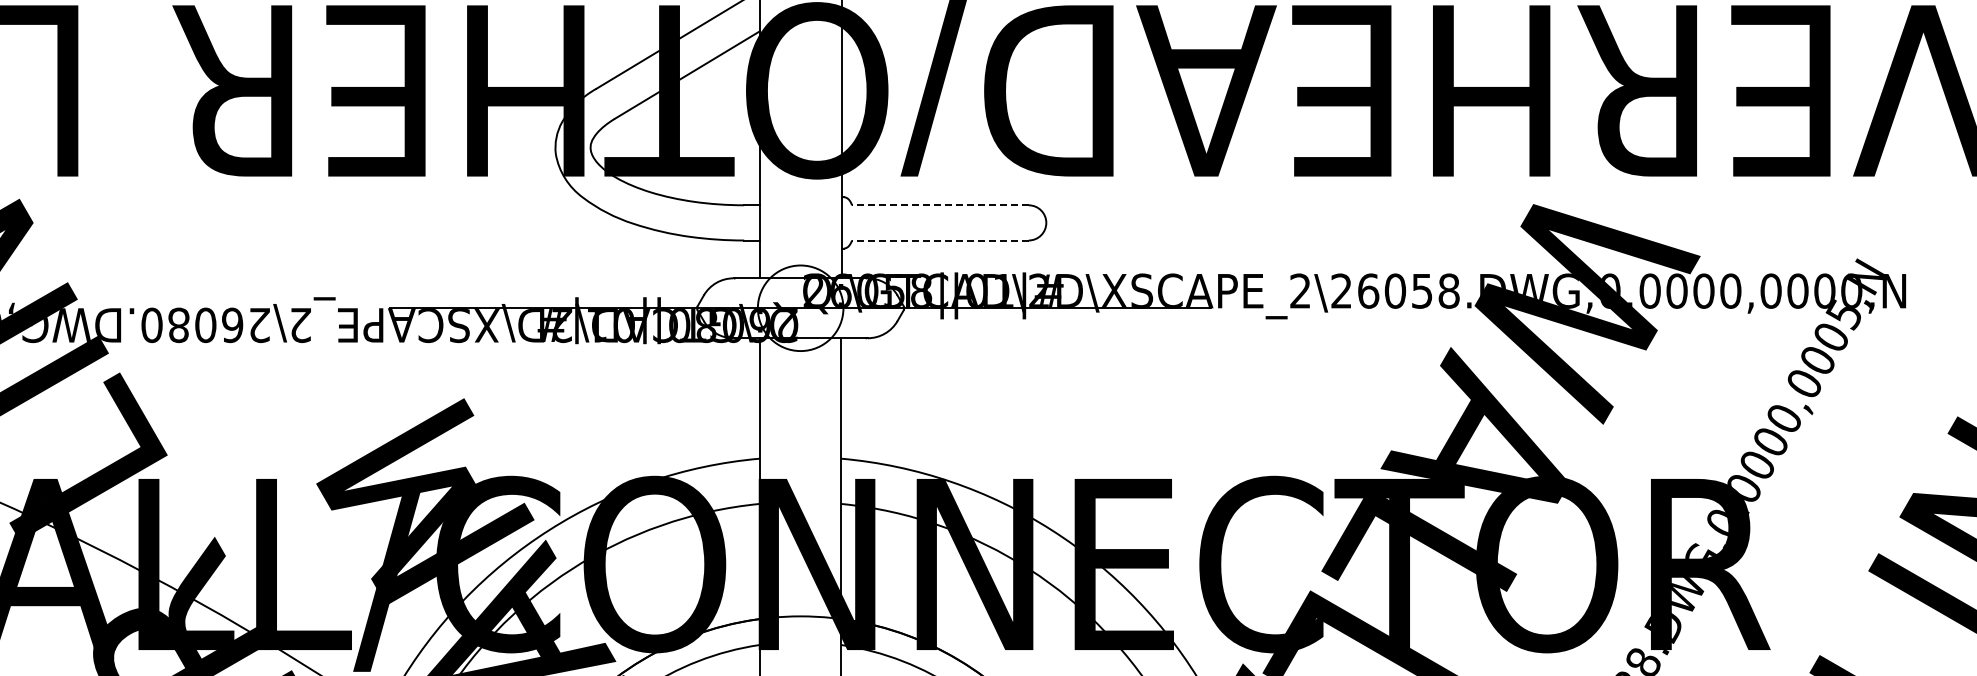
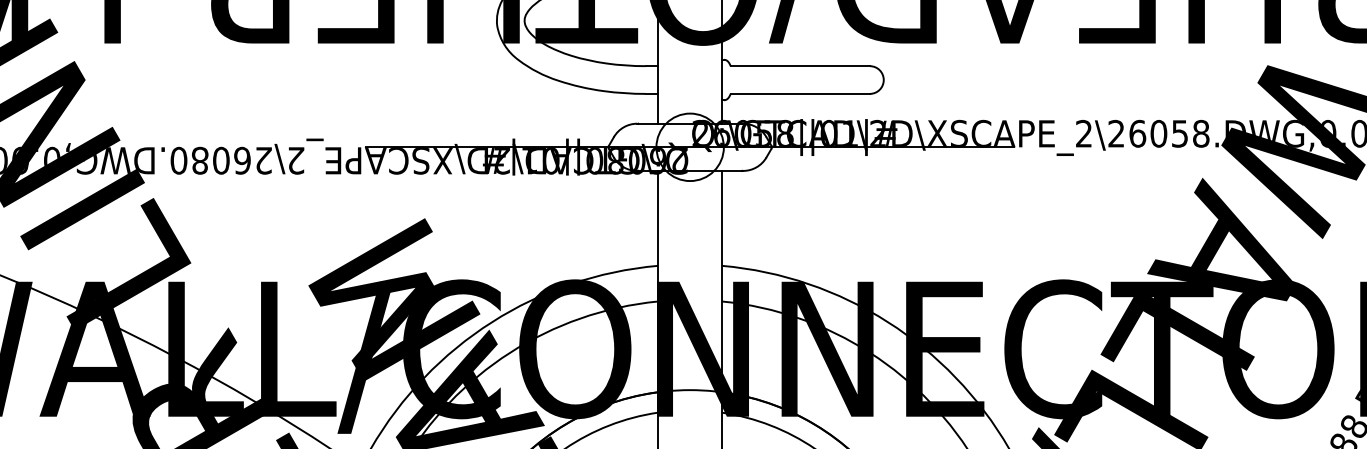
line: (939, 205) -> (799, 66), dashed -> solid
line: (939, 240) -> (799, 93), dashed -> solid

